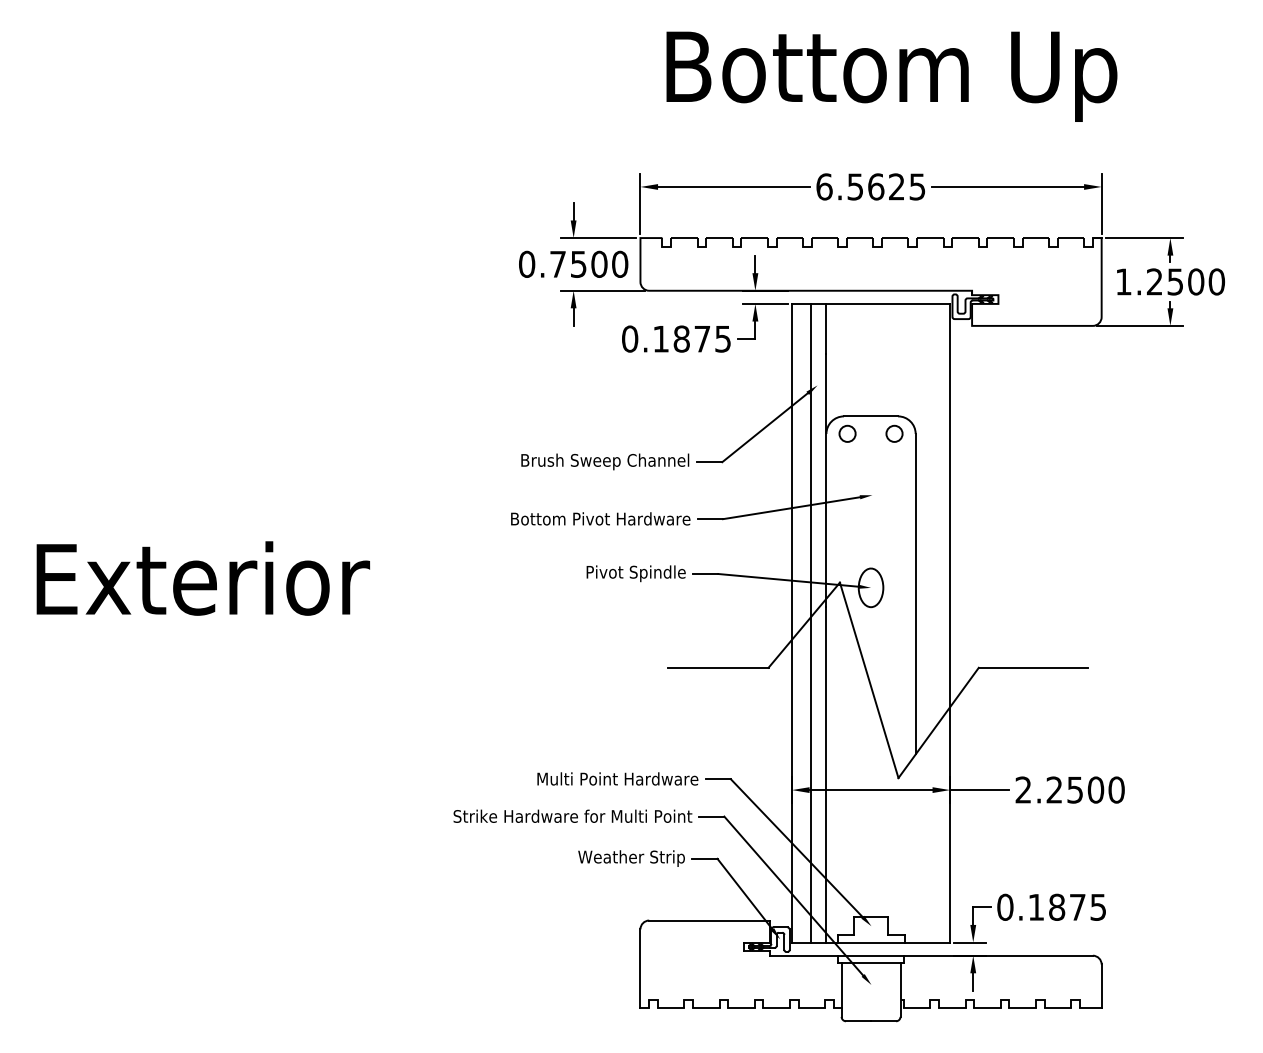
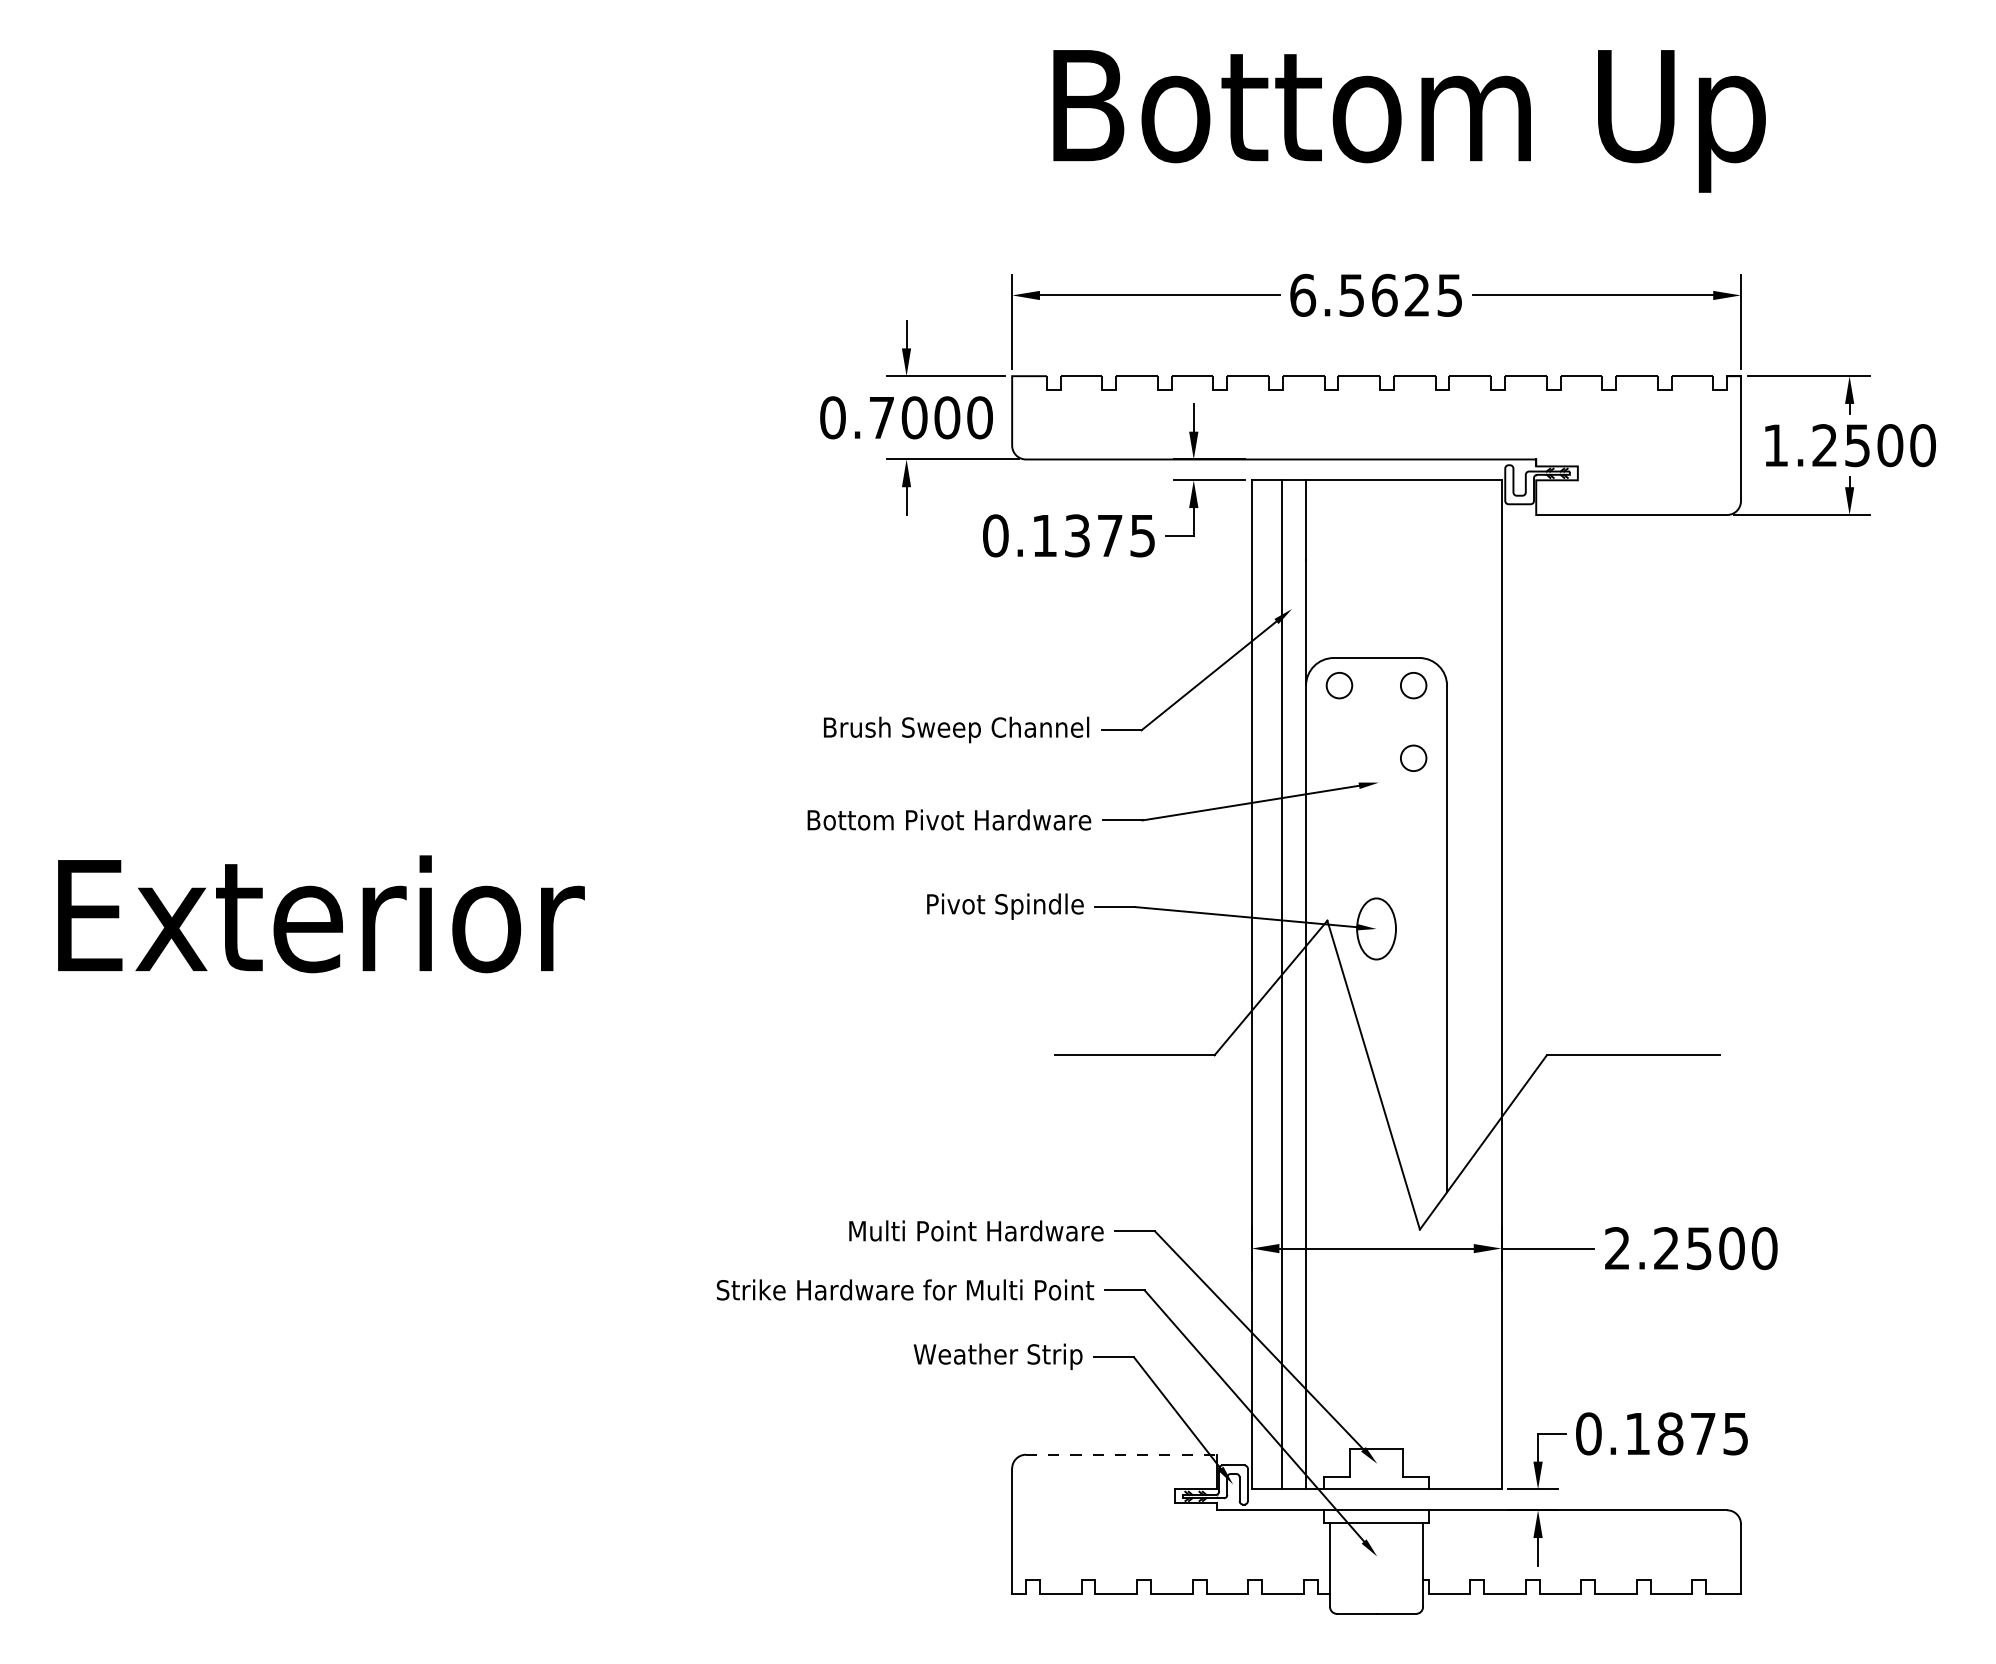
text: (578, 263) -> (914, 416), 0.7500 -> 0.7000
text: (681, 338) -> (1077, 534), 0.1875 -> 0.1375
circle: (894, 479) -> (1413, 757), added
line: (710, 920) -> (1122, 1454), solid -> dashed

